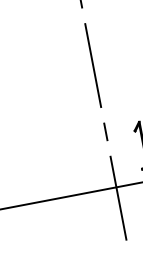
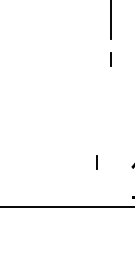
line: (92, 64) -> (110, 110), removed
line: (105, 131) -> (96, 162), moved
line: (118, 197) -> (110, 215), removed

